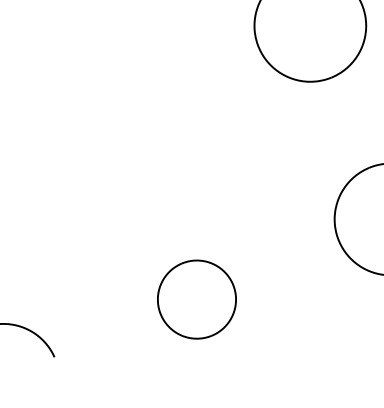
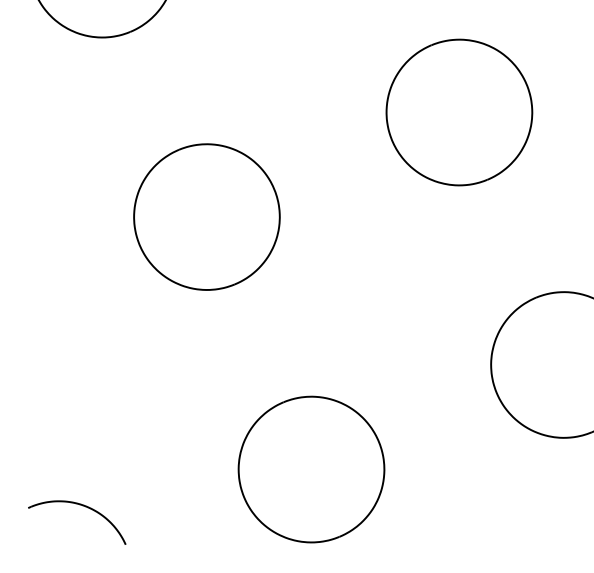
part: (116, 105) -> (206, 216), added
part: (196, 299) -> (311, 469), size x1.43

